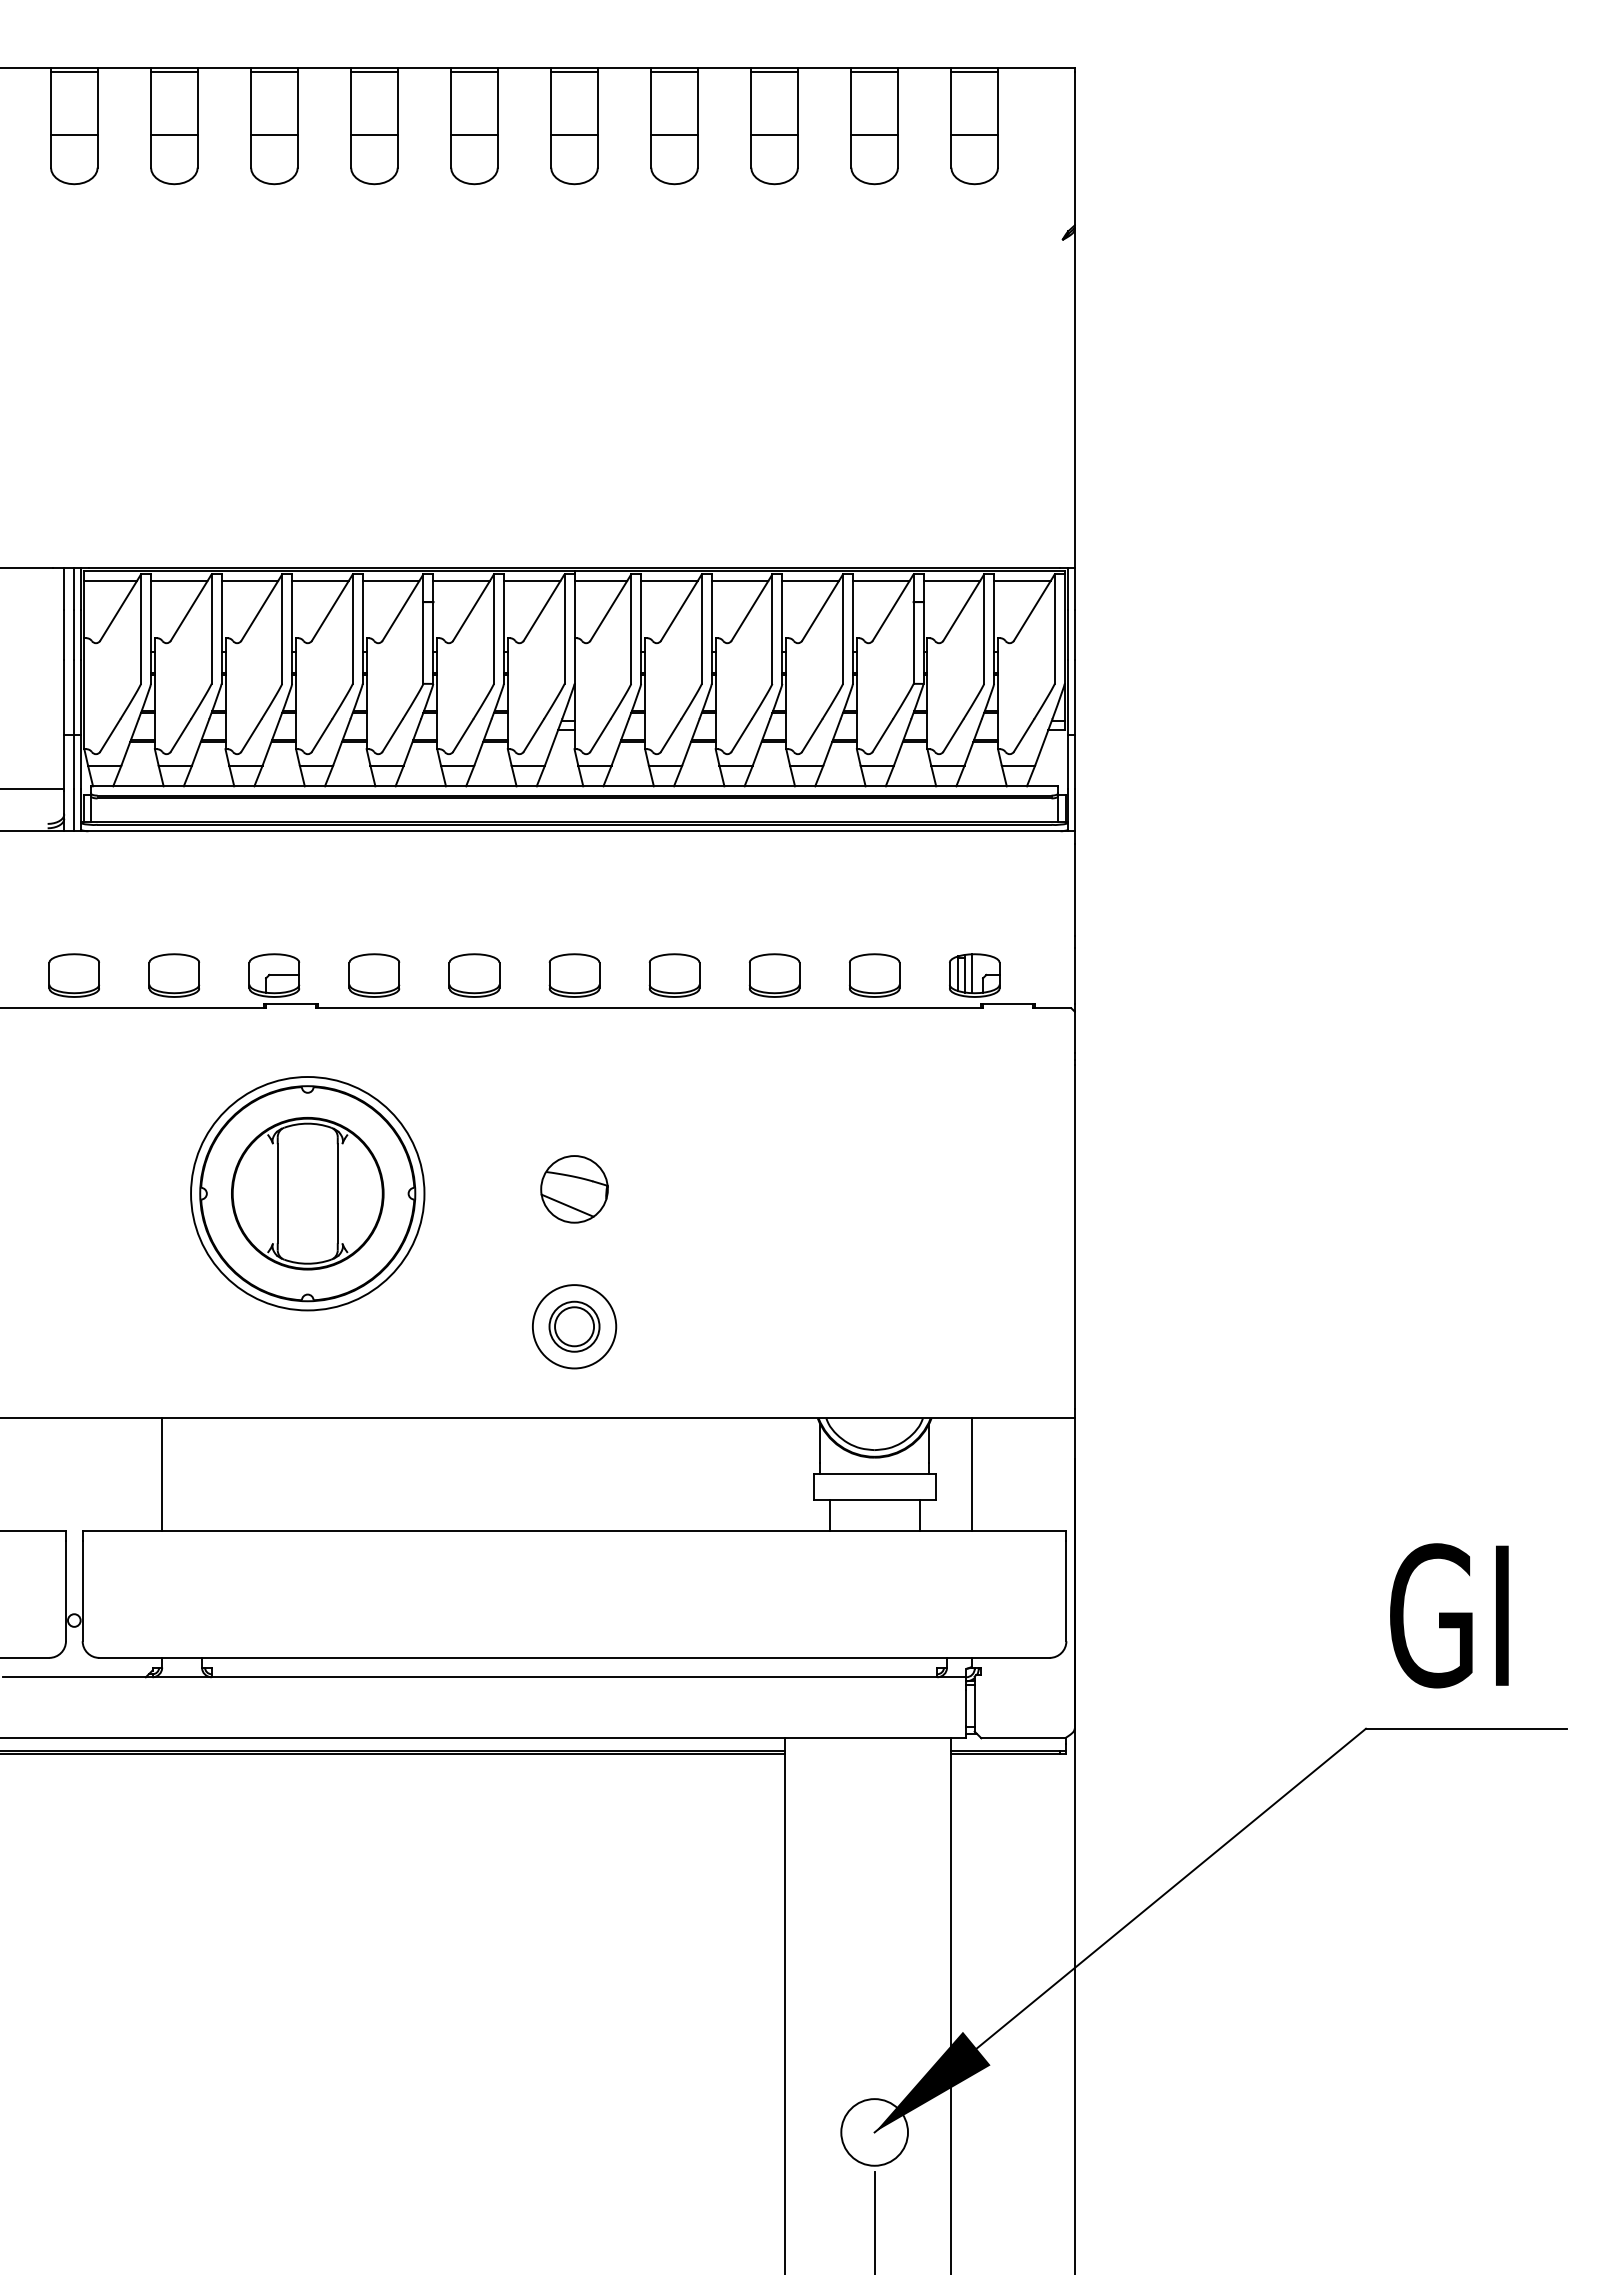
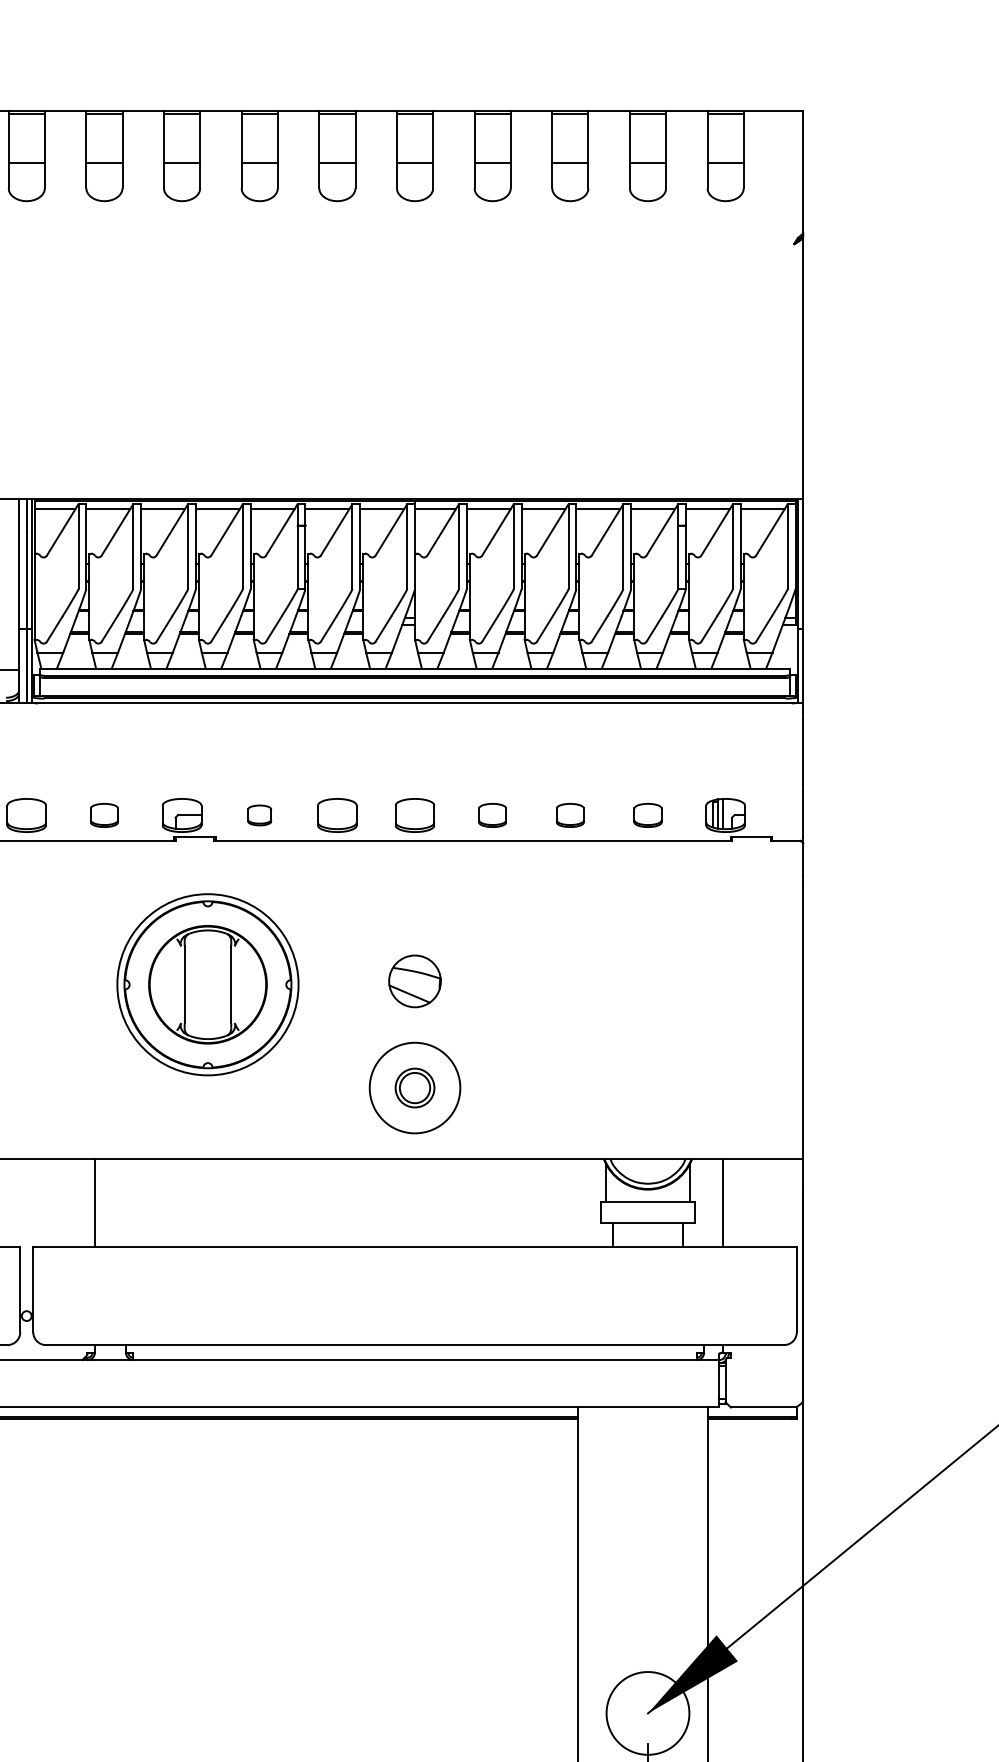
part: (174, 975) -> (104, 815), size x0.7
part: (374, 975) -> (259, 815), size x0.6
part: (674, 975) -> (492, 815), size x0.7
part: (774, 975) -> (570, 815), size x0.7
part: (874, 975) -> (647, 815), size x0.7
circle: (574, 1326) -> (415, 1087), size x1.4
circle: (874, 2132) -> (647, 1713), size x1.6

